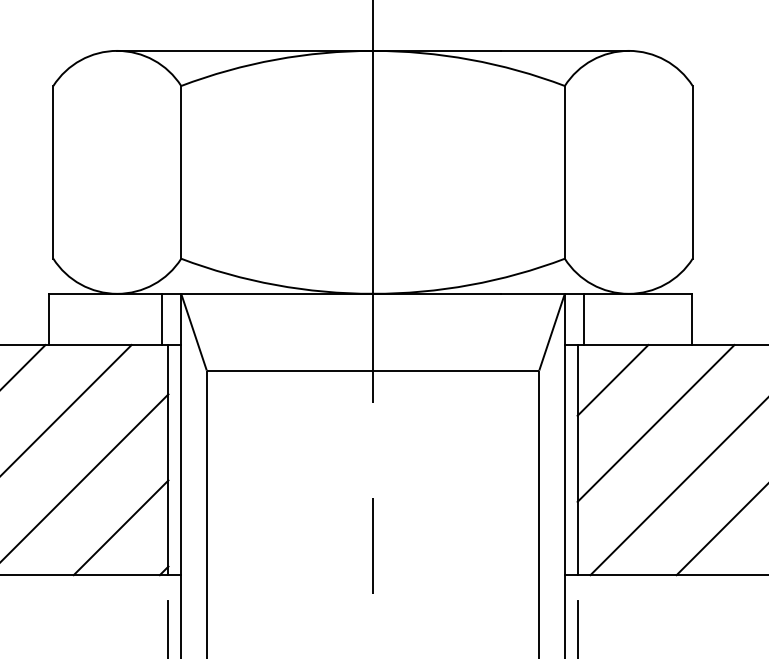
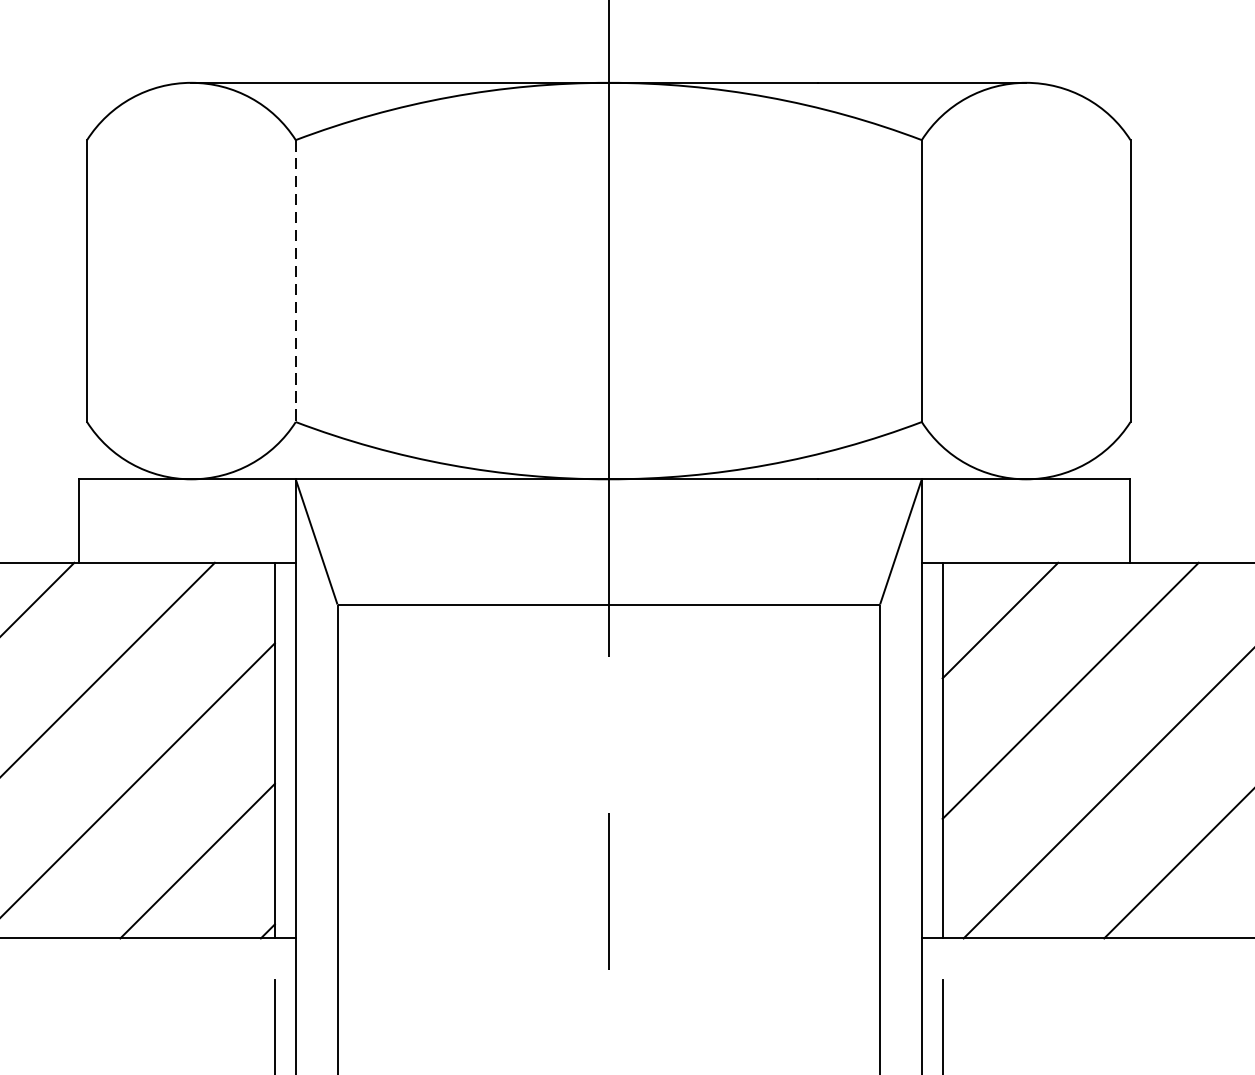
line: (181, 172) -> (296, 281), solid -> dashed
line: (162, 319) -> (265, 521), removed
line: (584, 319) -> (953, 521), removed

